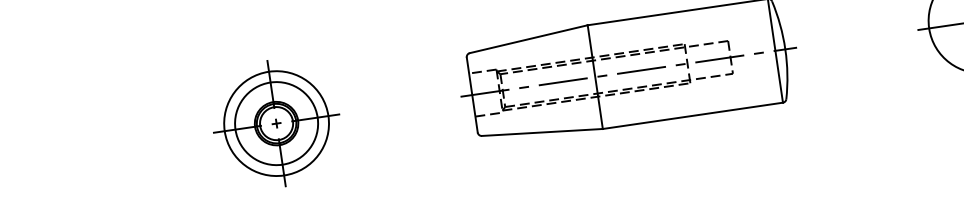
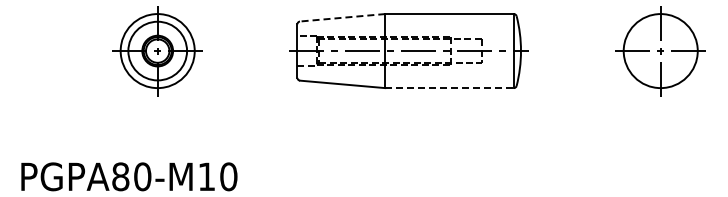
line: (528, 38) -> (342, 17), solid -> dashed
line: (694, 116) -> (450, 88), solid -> dashed

